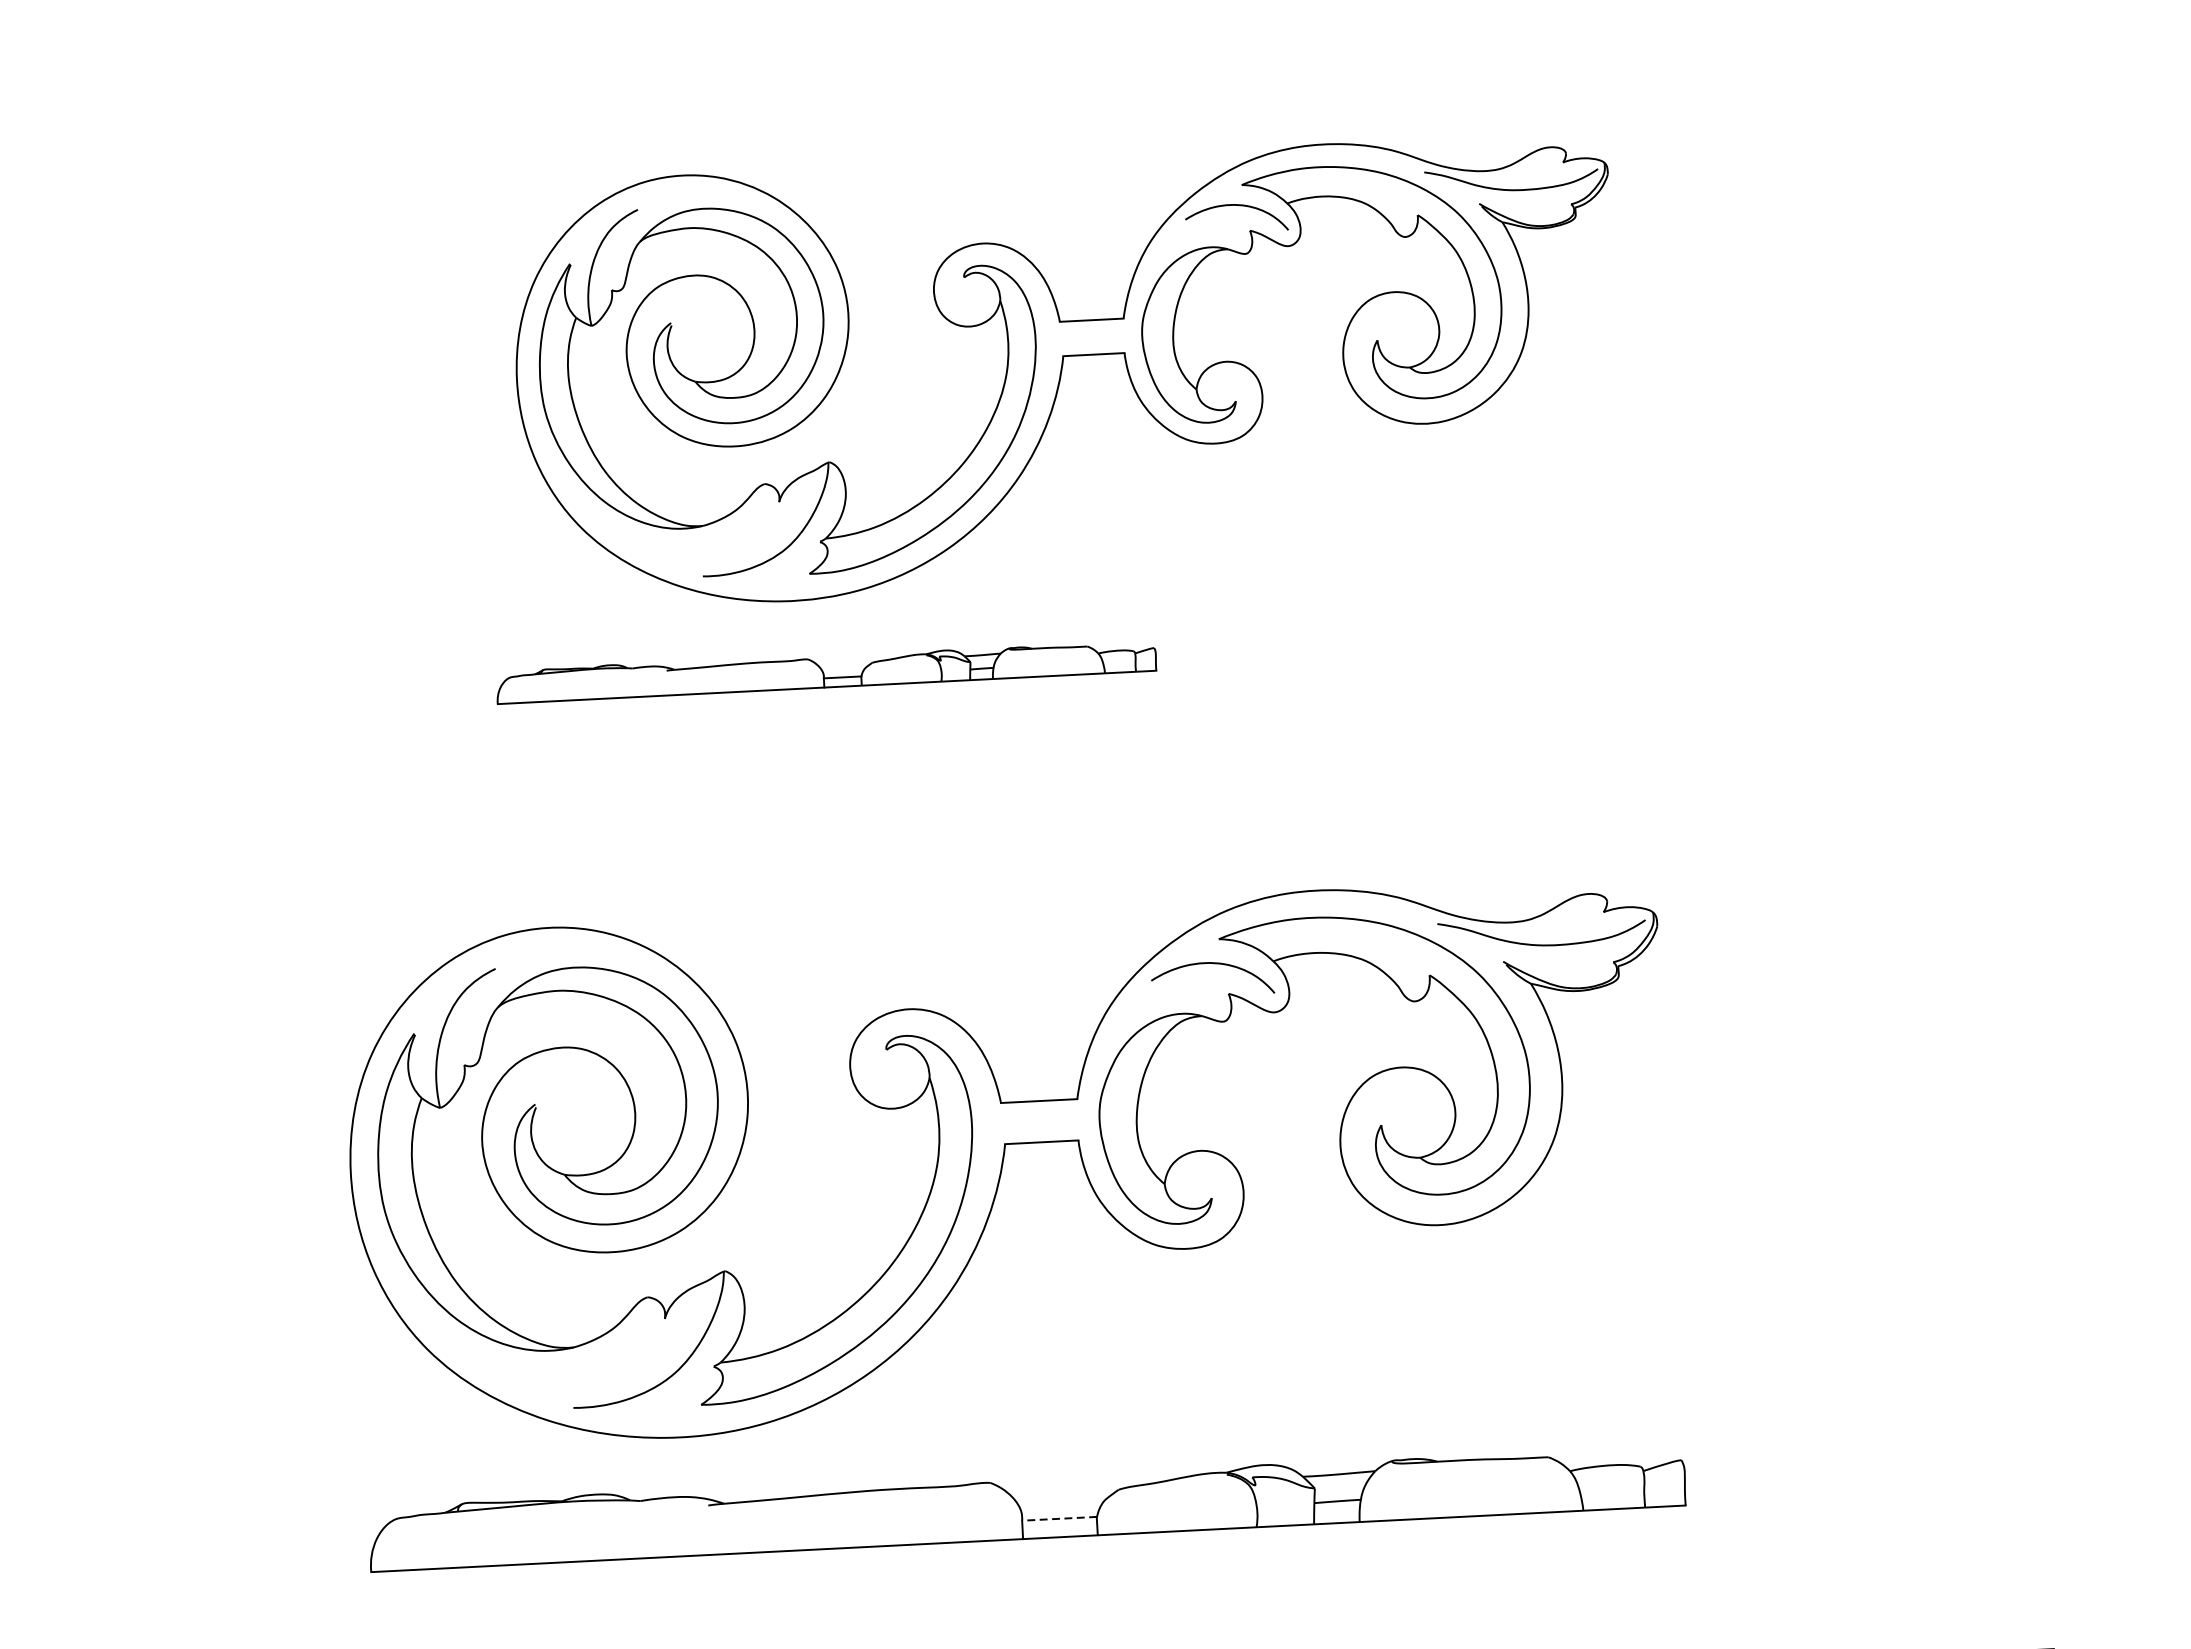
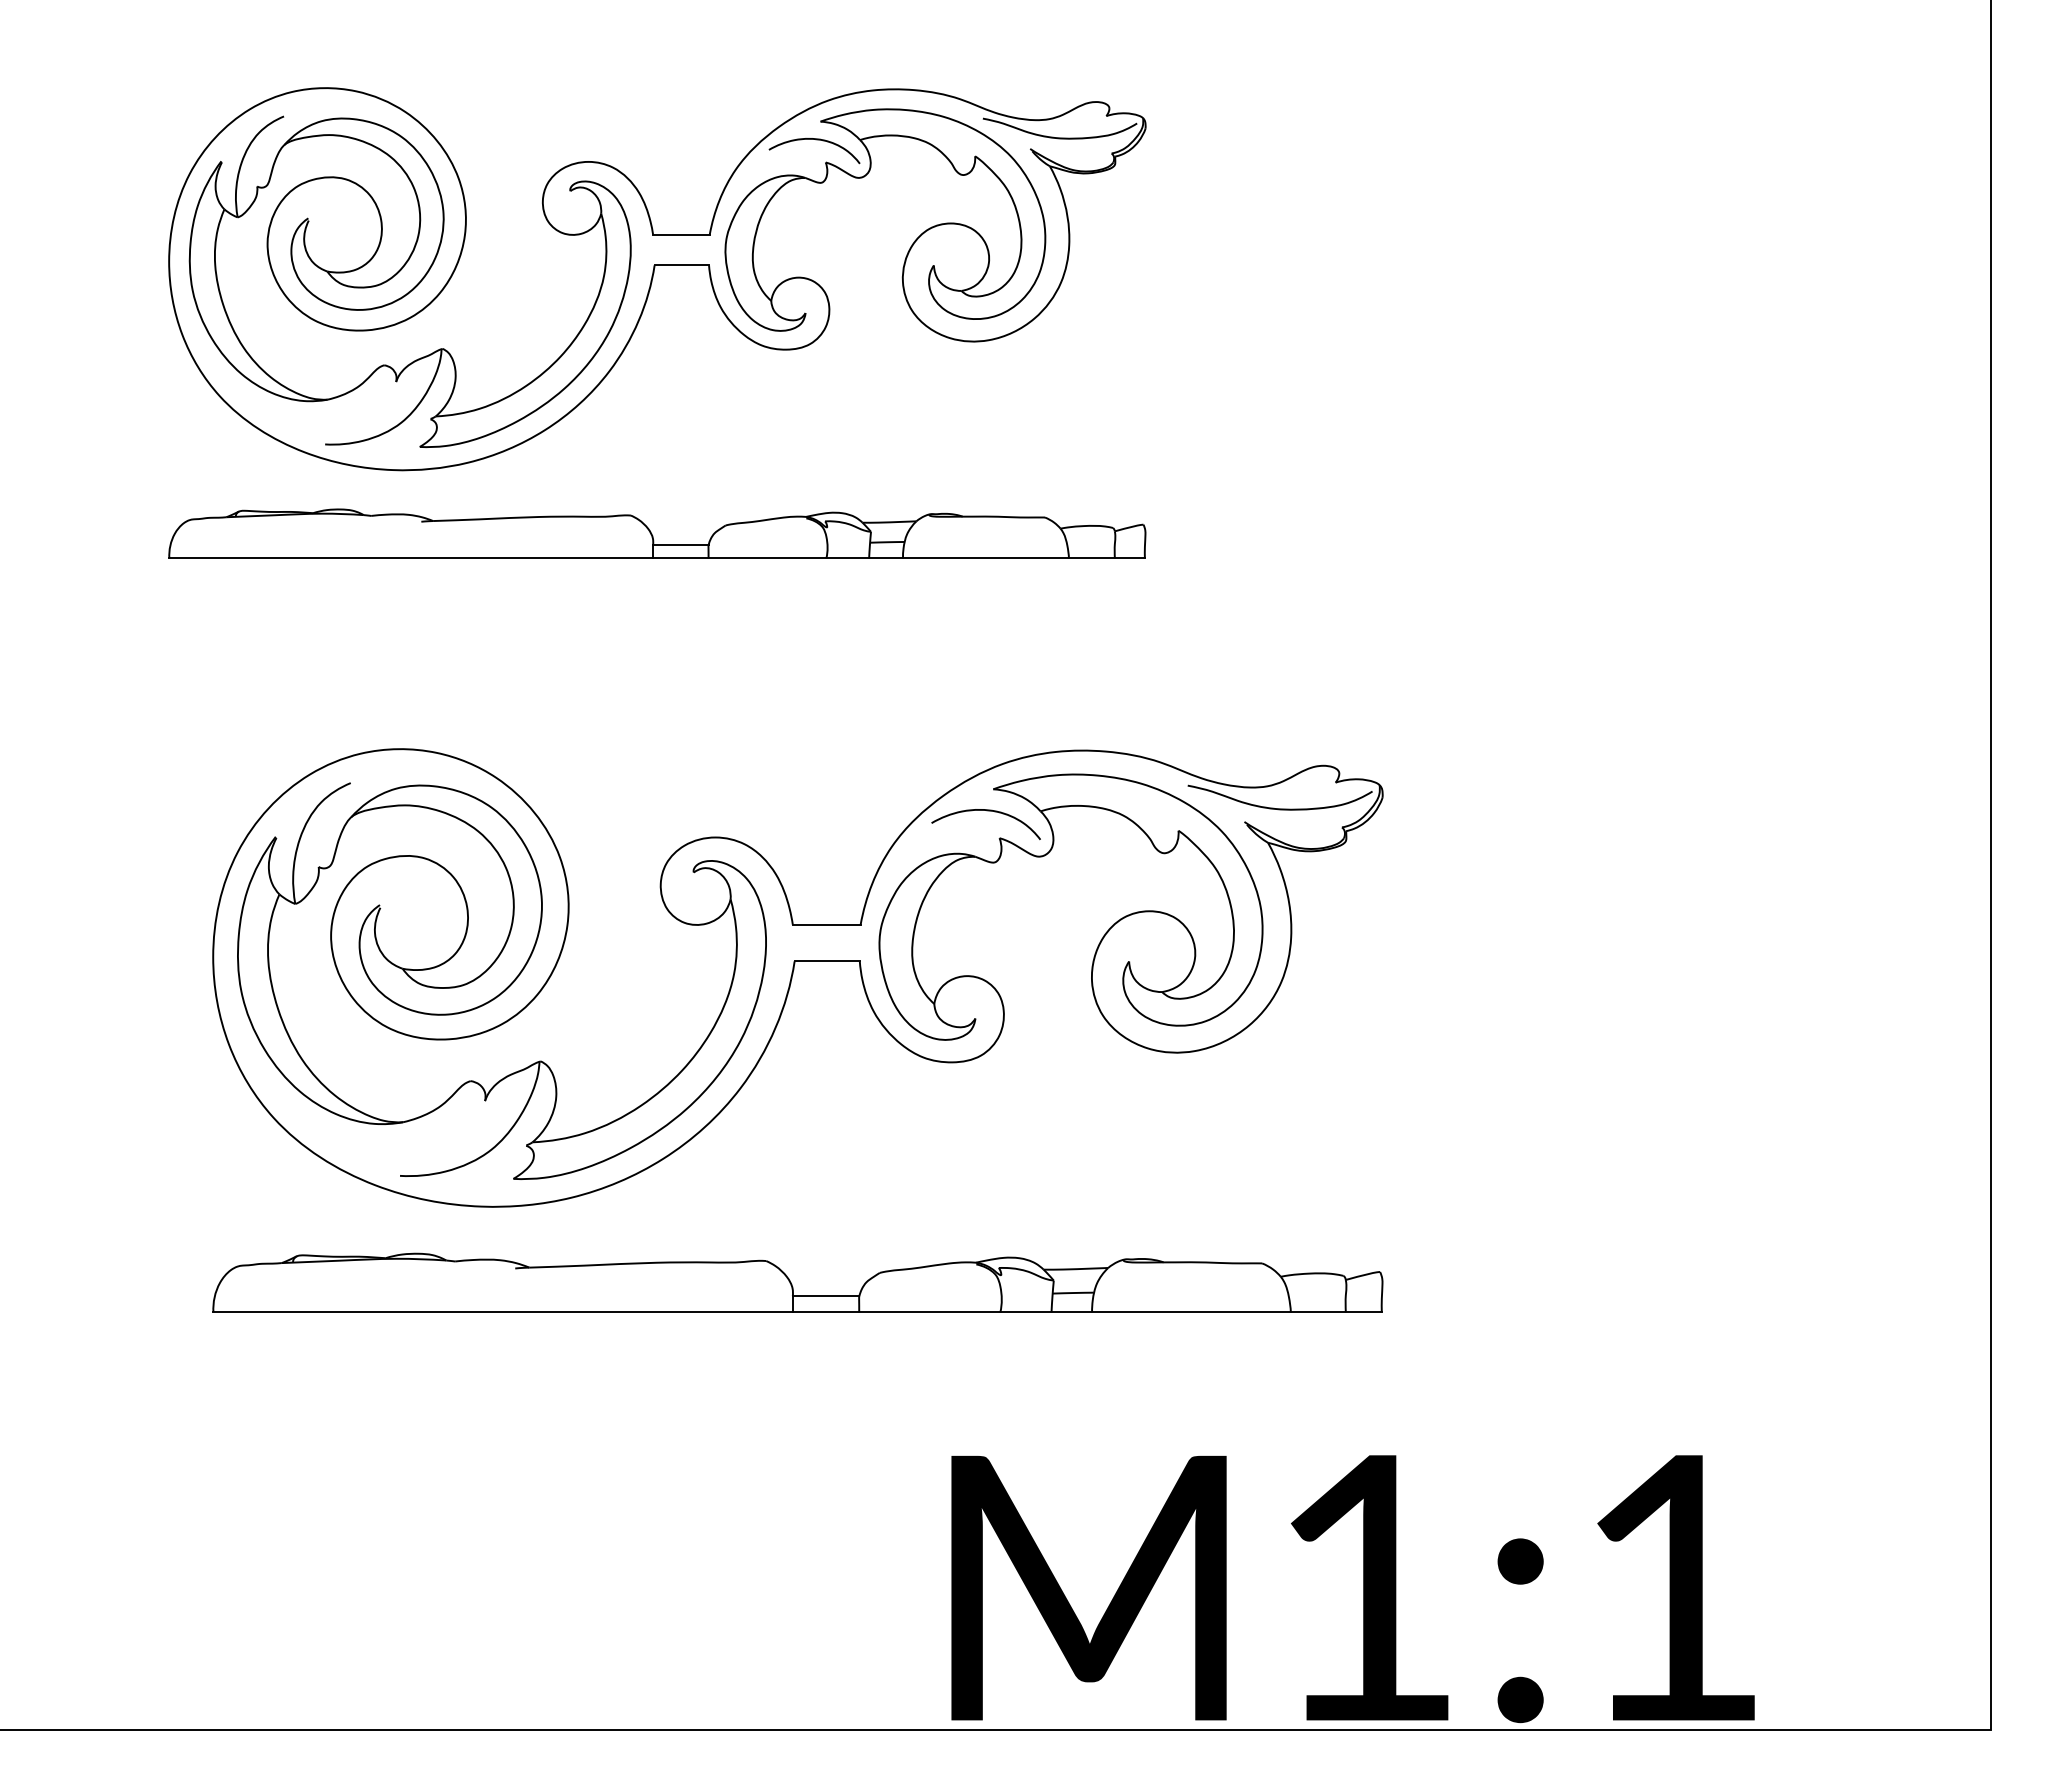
part: (1067, 371) -> (657, 279), moved
part: (826, 670) -> (657, 533), size x1.67
line: (1058, 1519) -> (825, 1296), dashed -> solid

